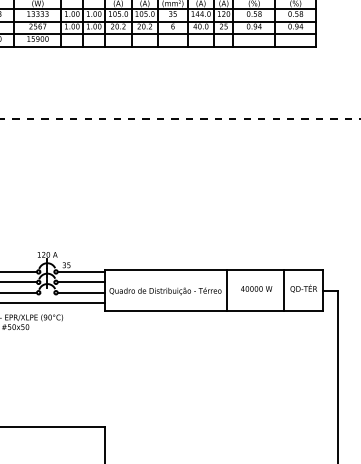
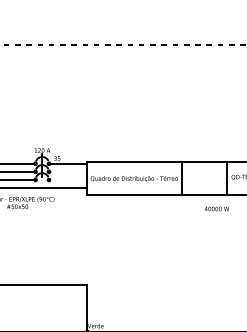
line: (81, 282) -> (68, 172), removed
text: (256, 288) -> (216, 208), moved
line: (81, 292) -> (68, 179), removed

